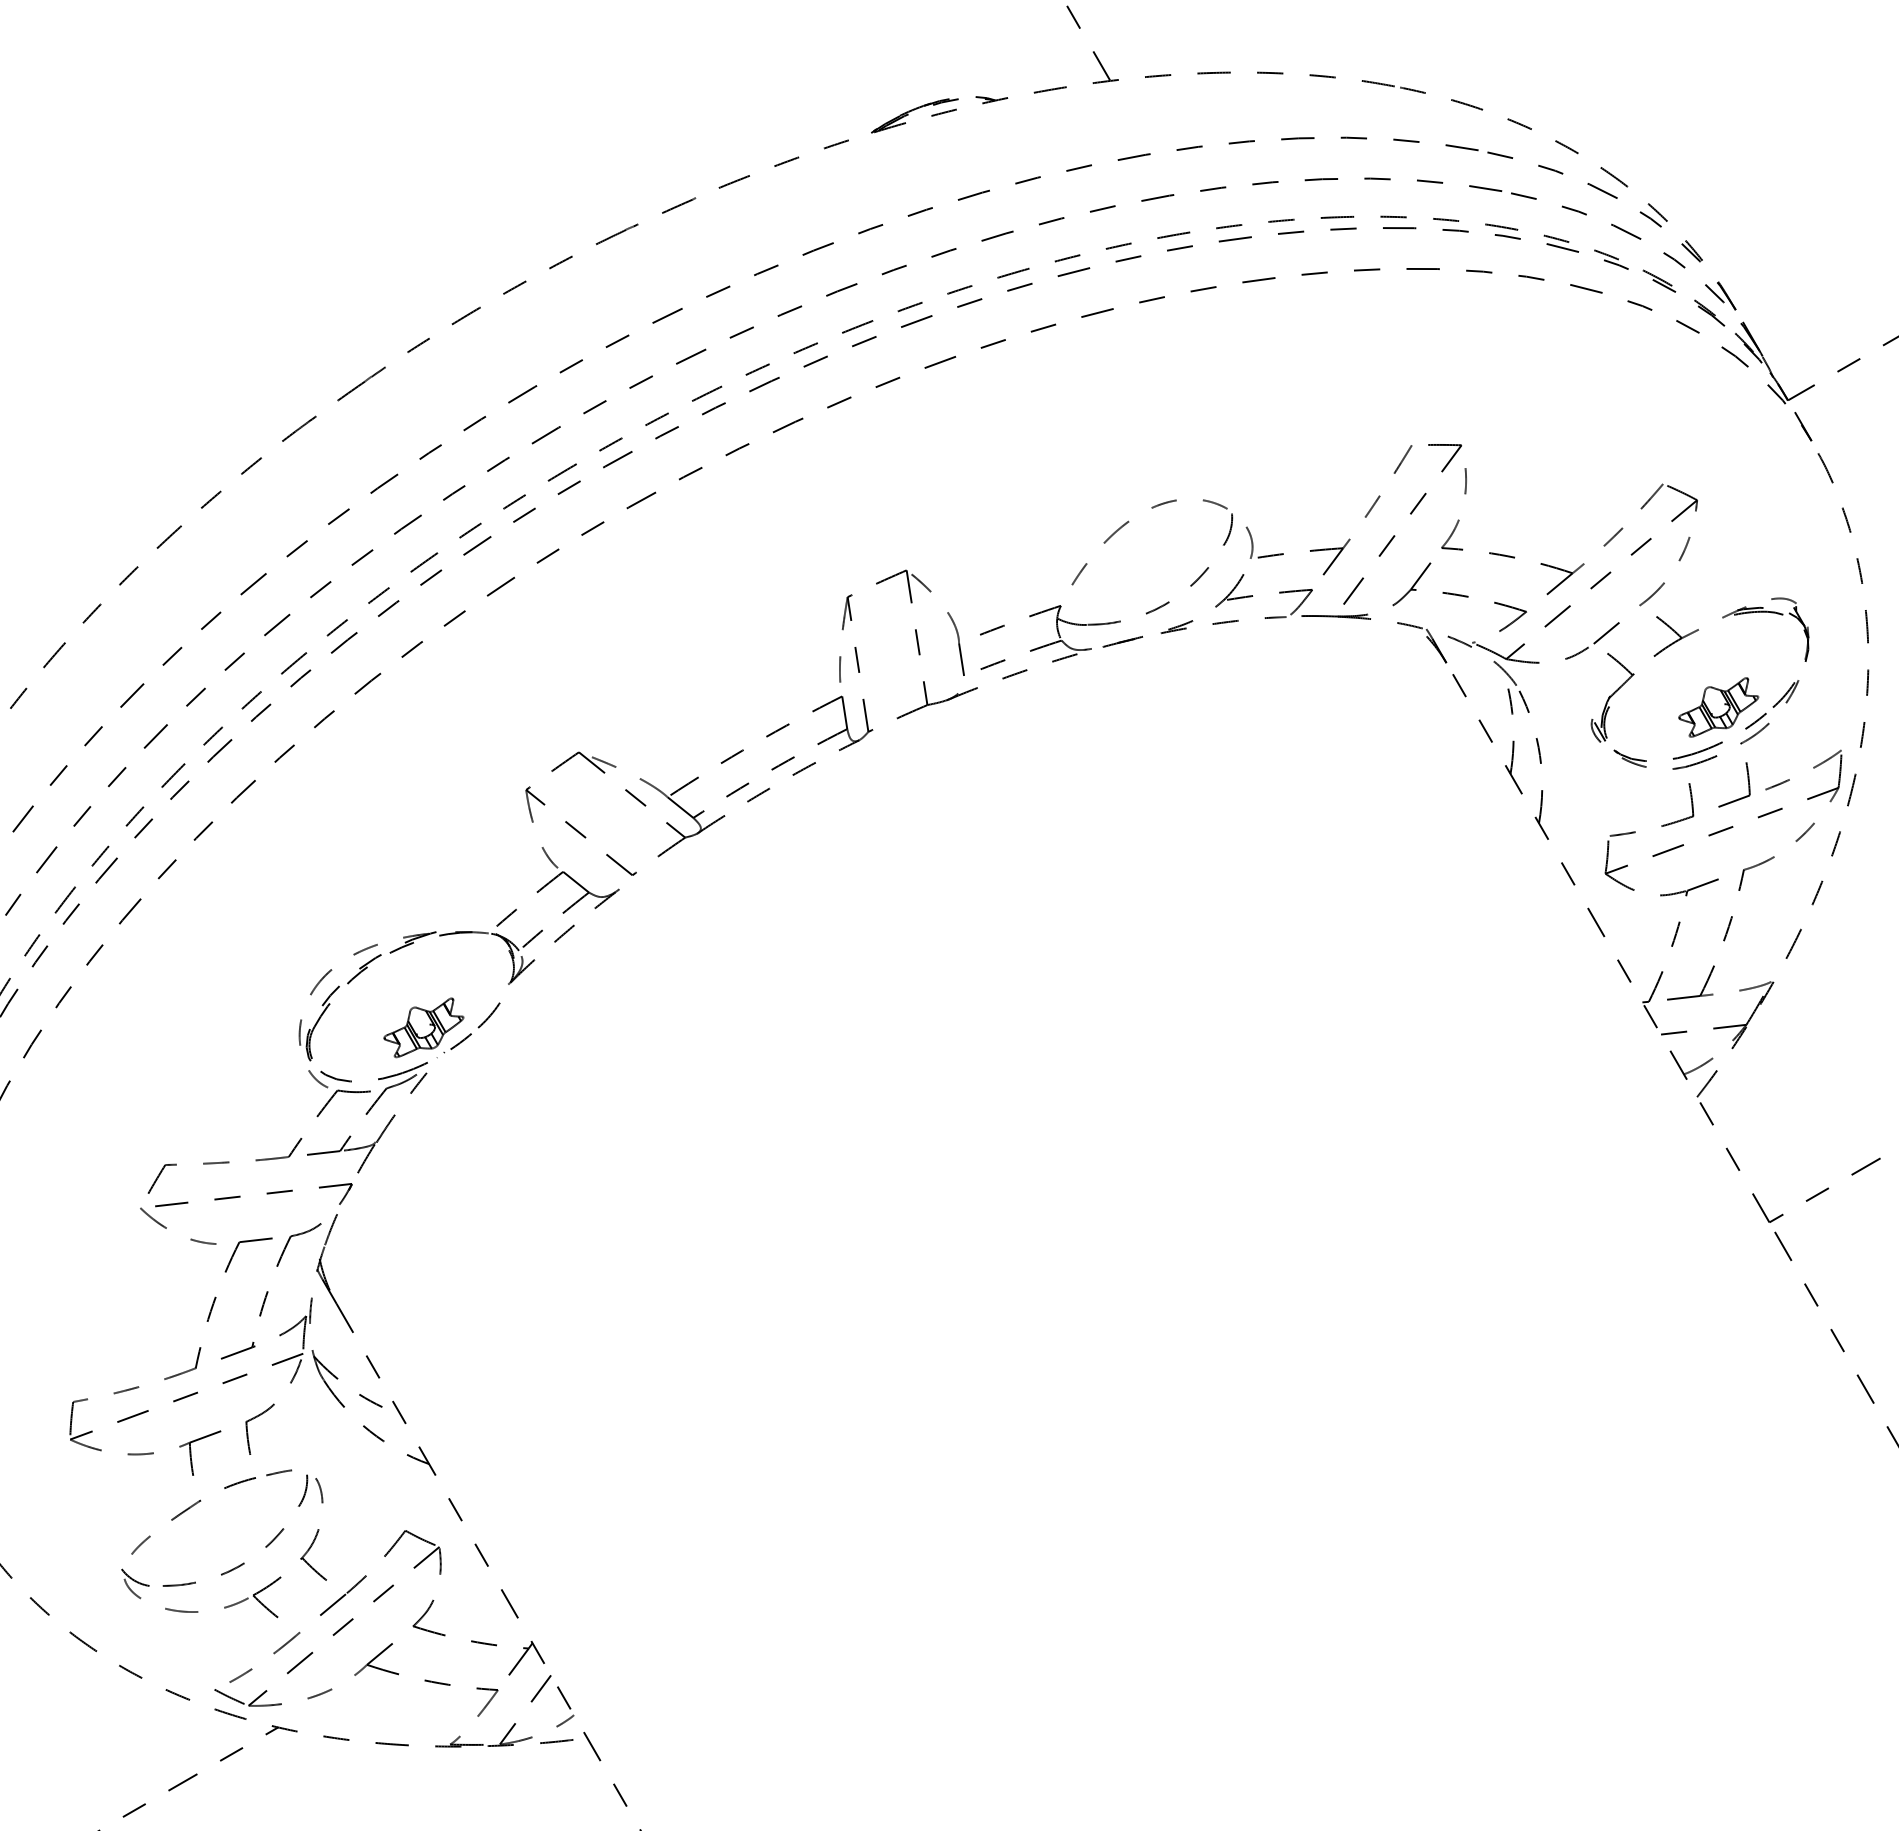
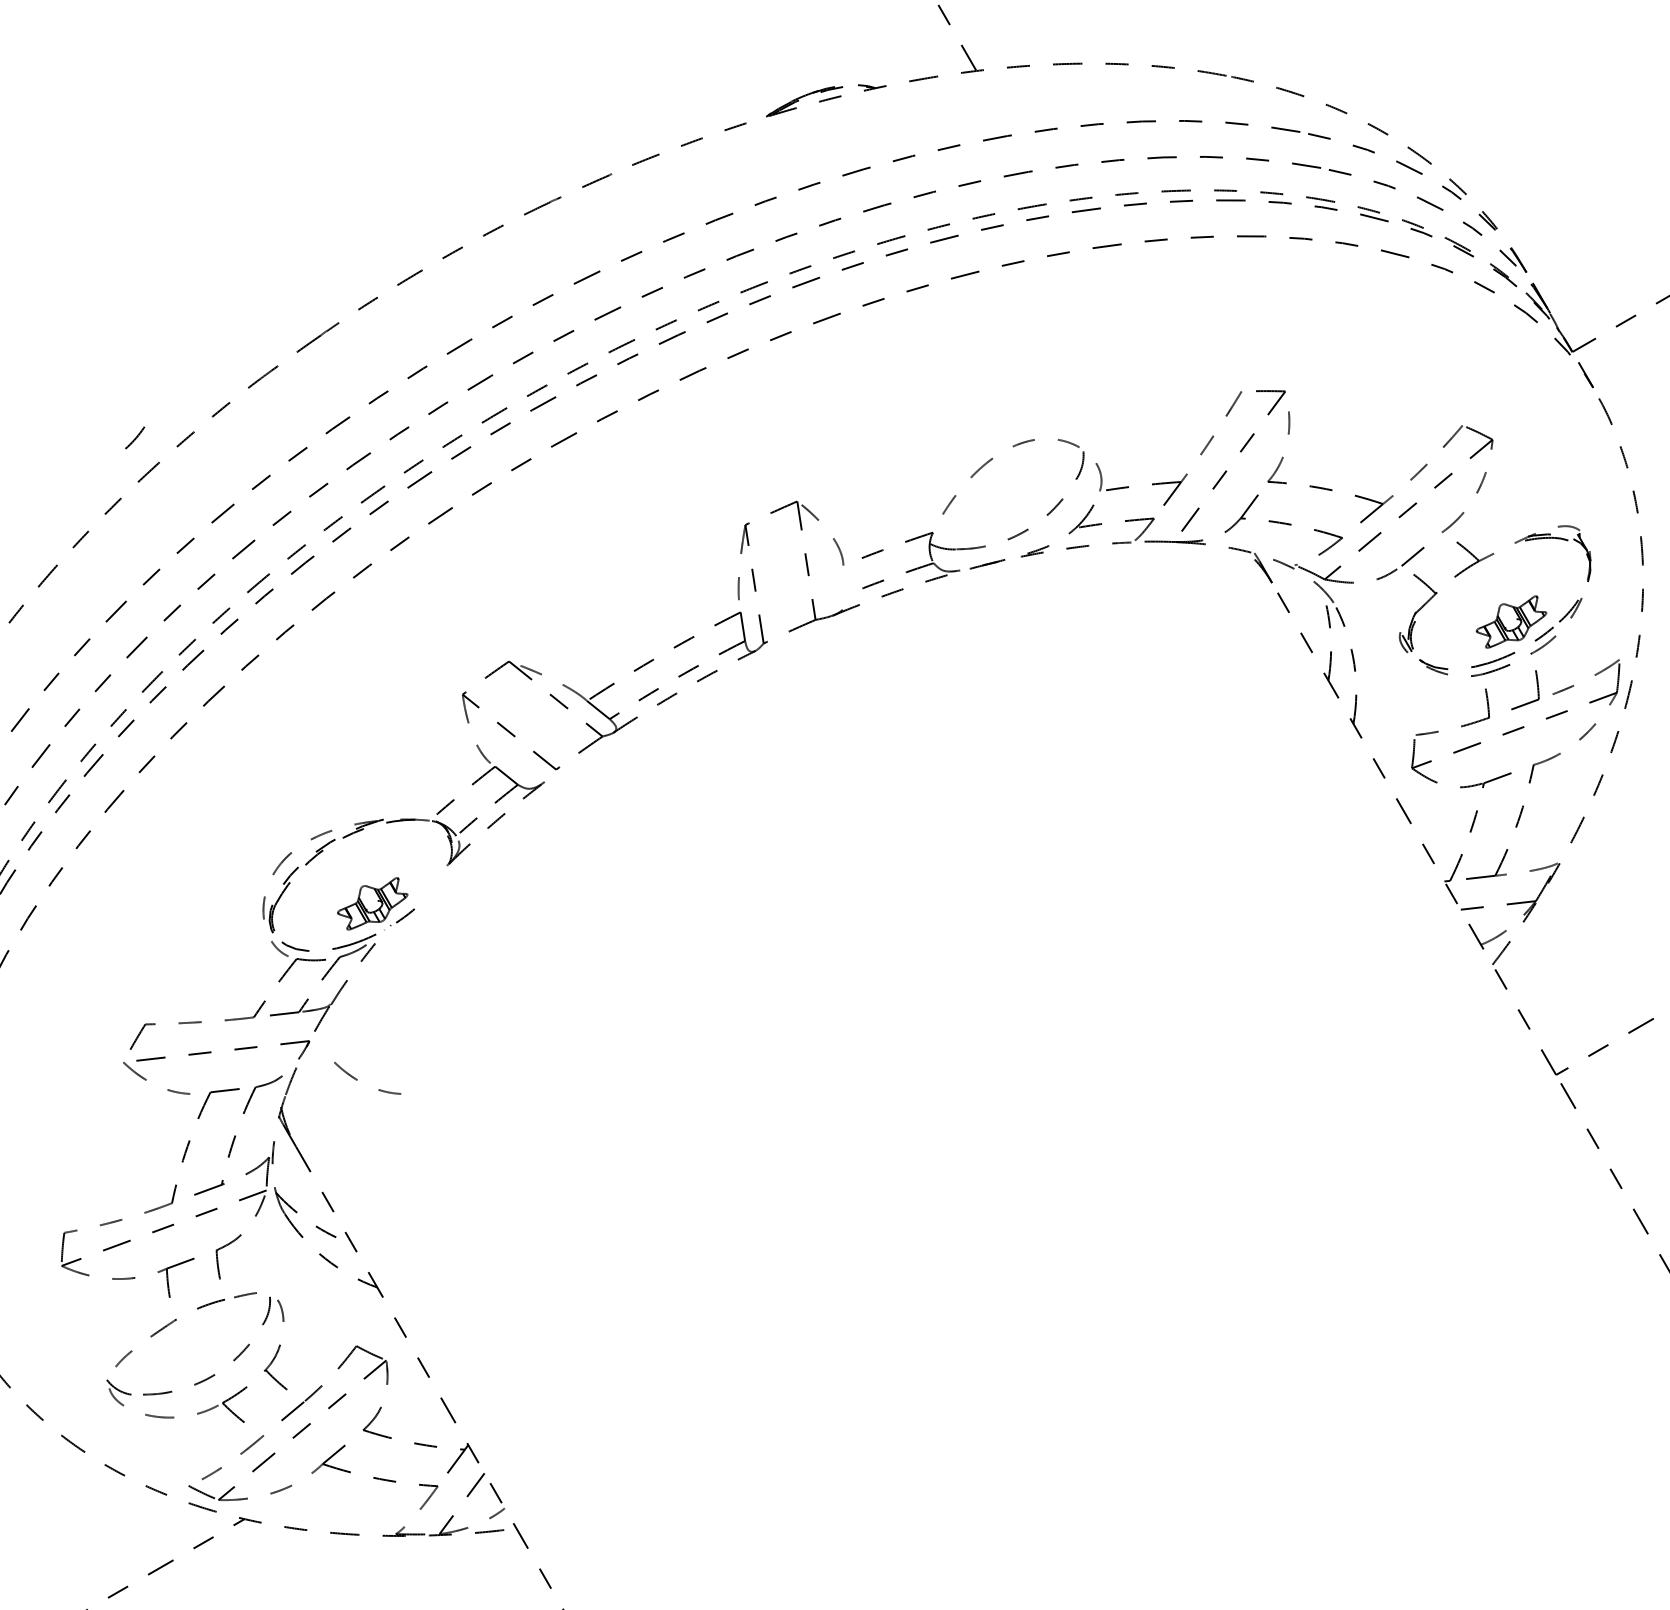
line: (961, 659) -> (845, 579), removed
line: (489, 1014) -> (135, 437), moved
curve: (406, 1227) -> (357, 1079), added

